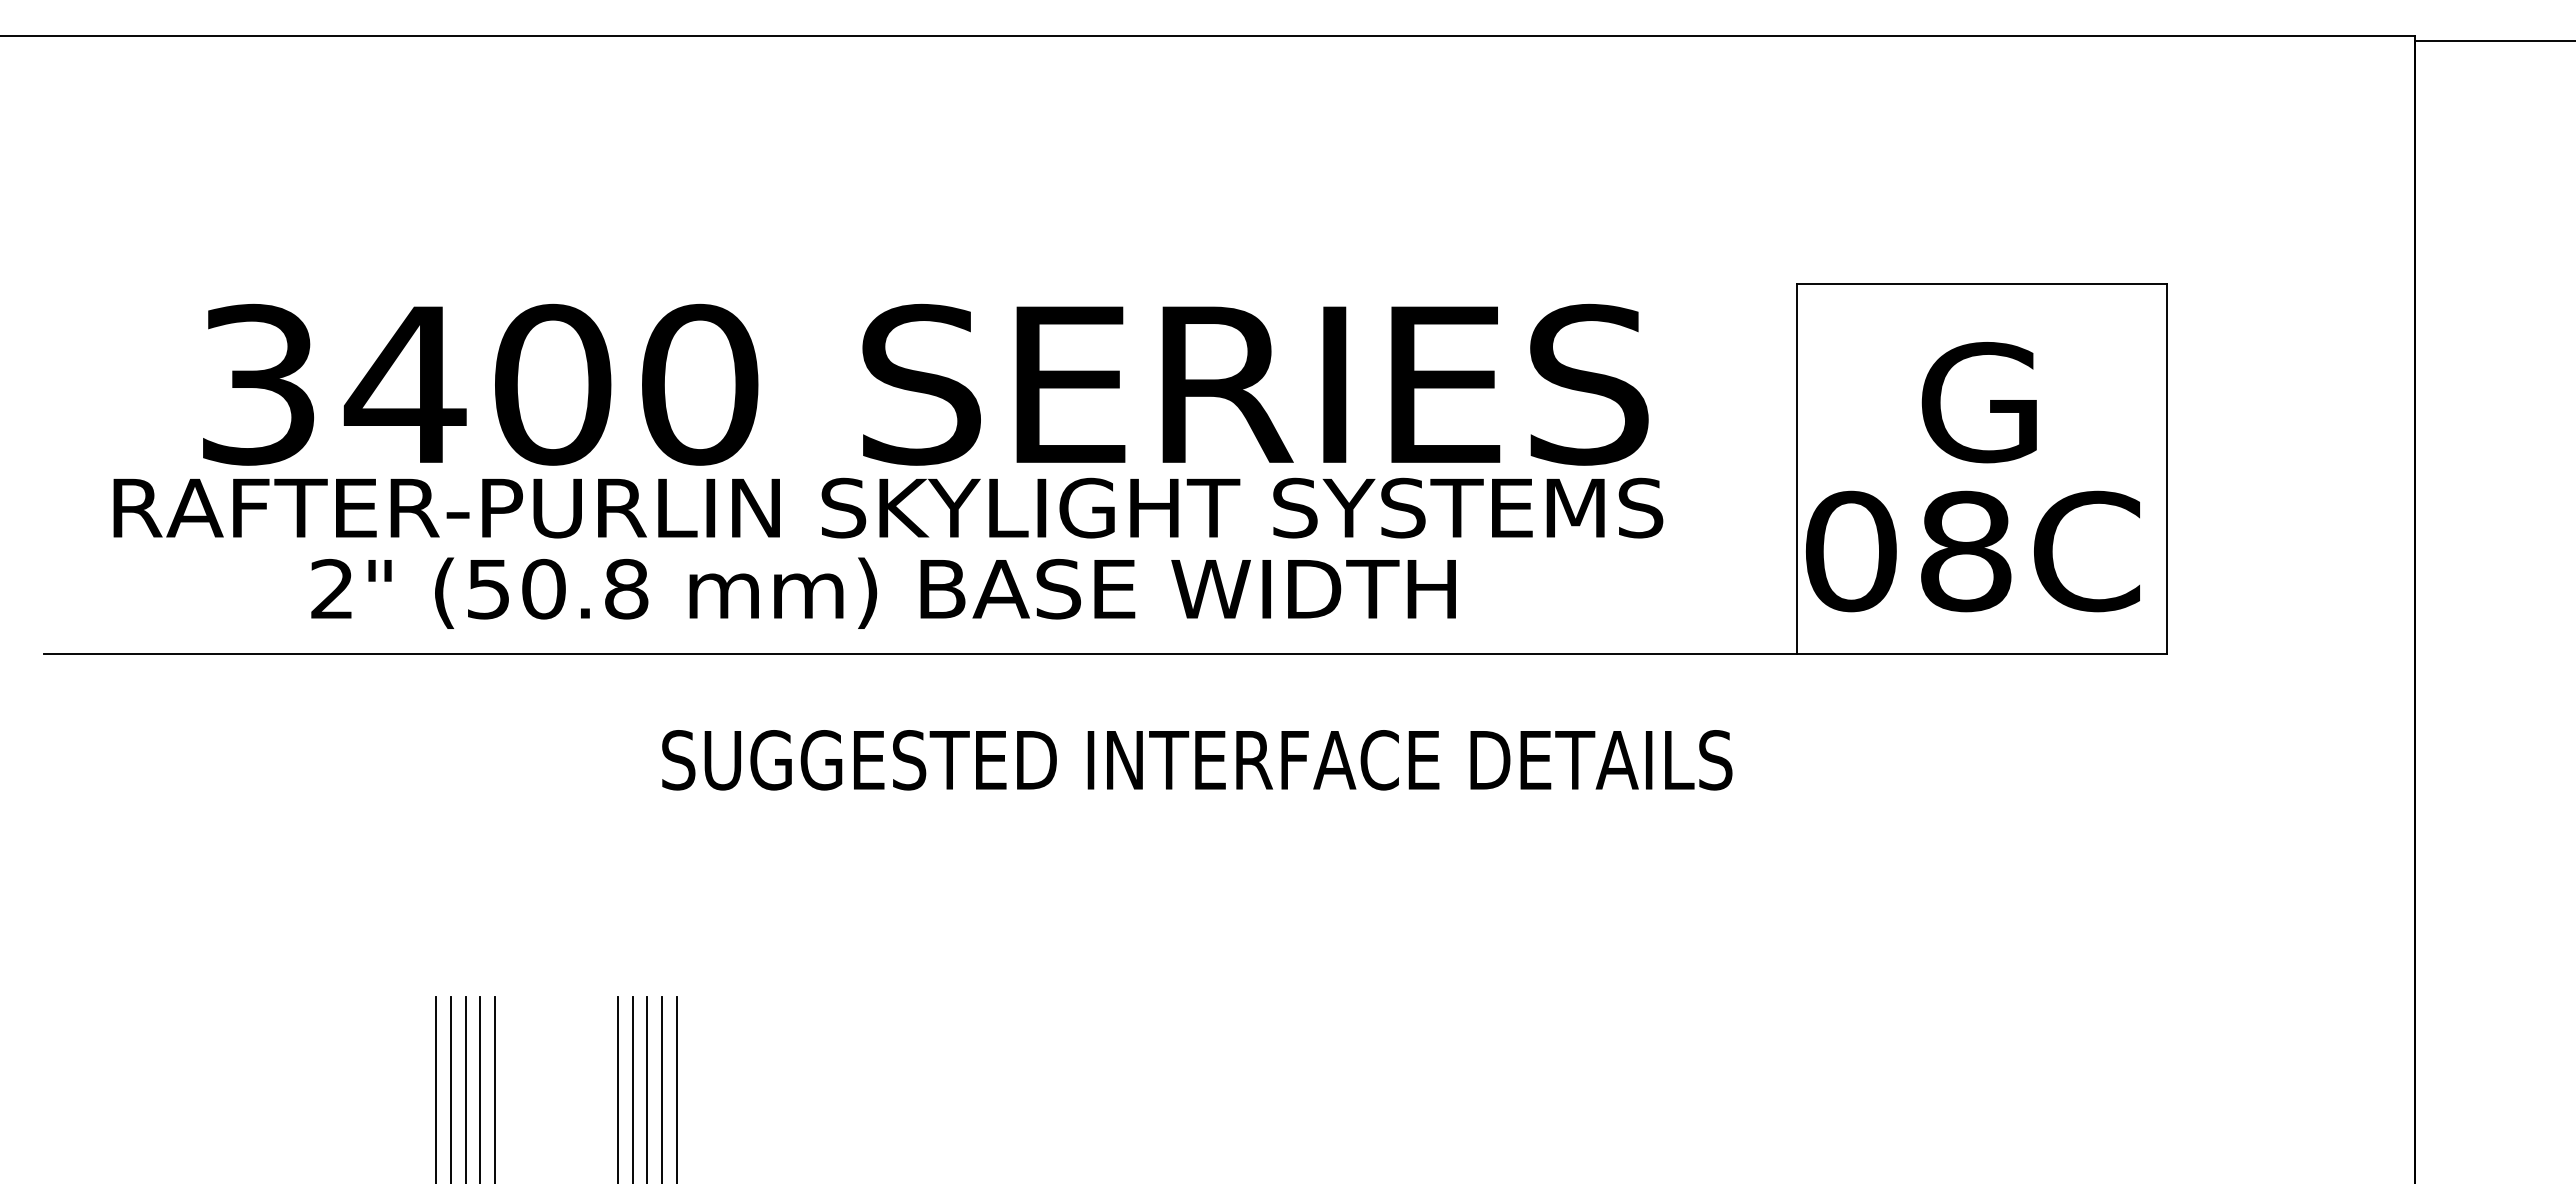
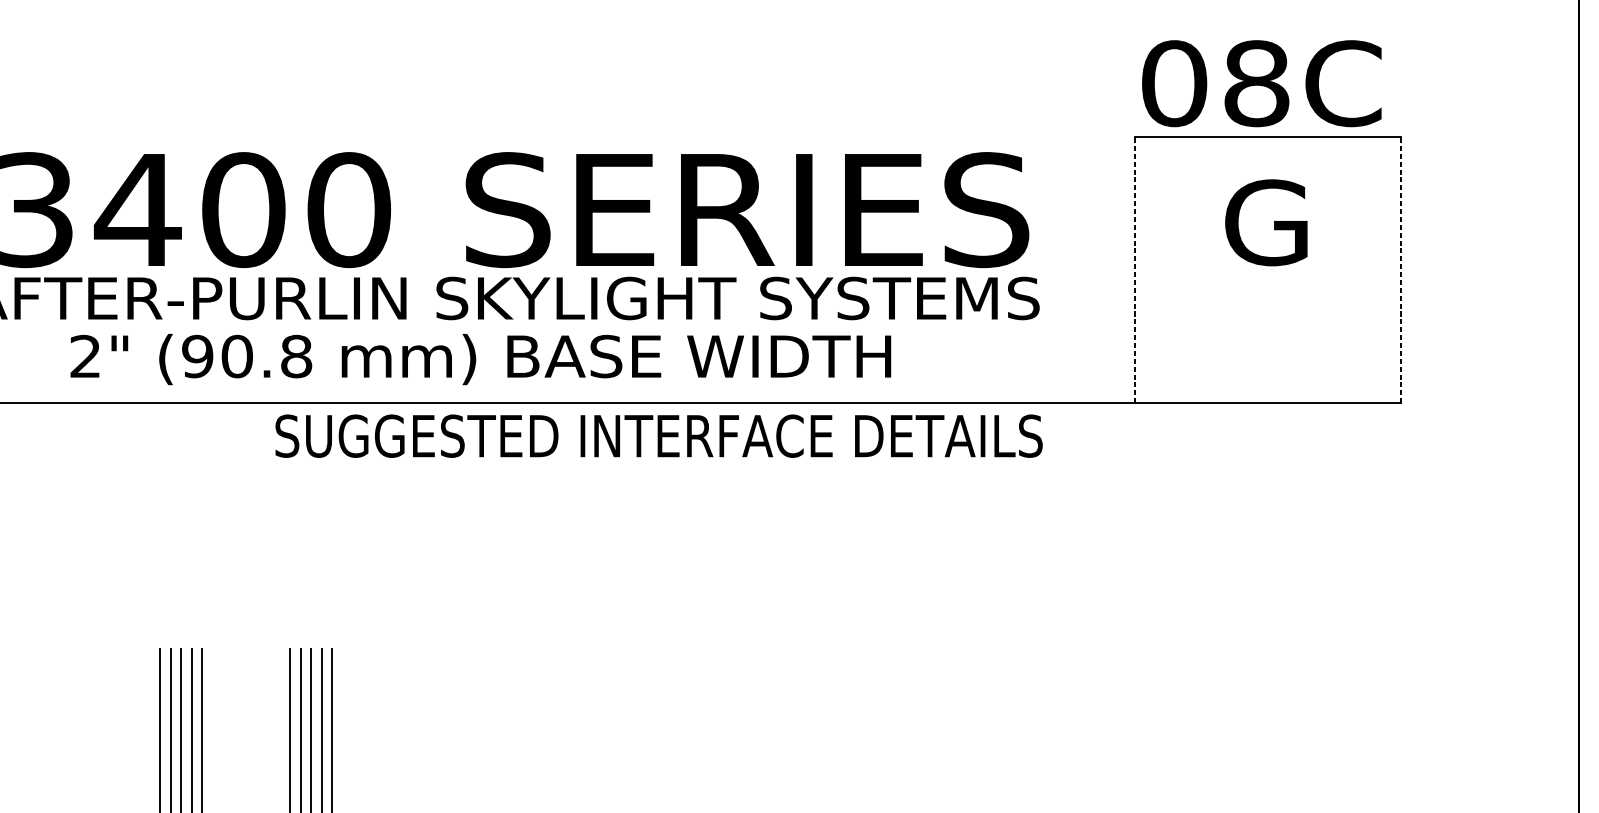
line: (1796, 468) -> (1135, 270), solid -> dashed
line: (2167, 468) -> (1401, 270), solid -> dashed
text: (1972, 551) -> (1261, 83), moved
text: (488, 588) -> (197, 356), (50.8 -> (90.8
text: (1197, 760) -> (659, 436), moved

